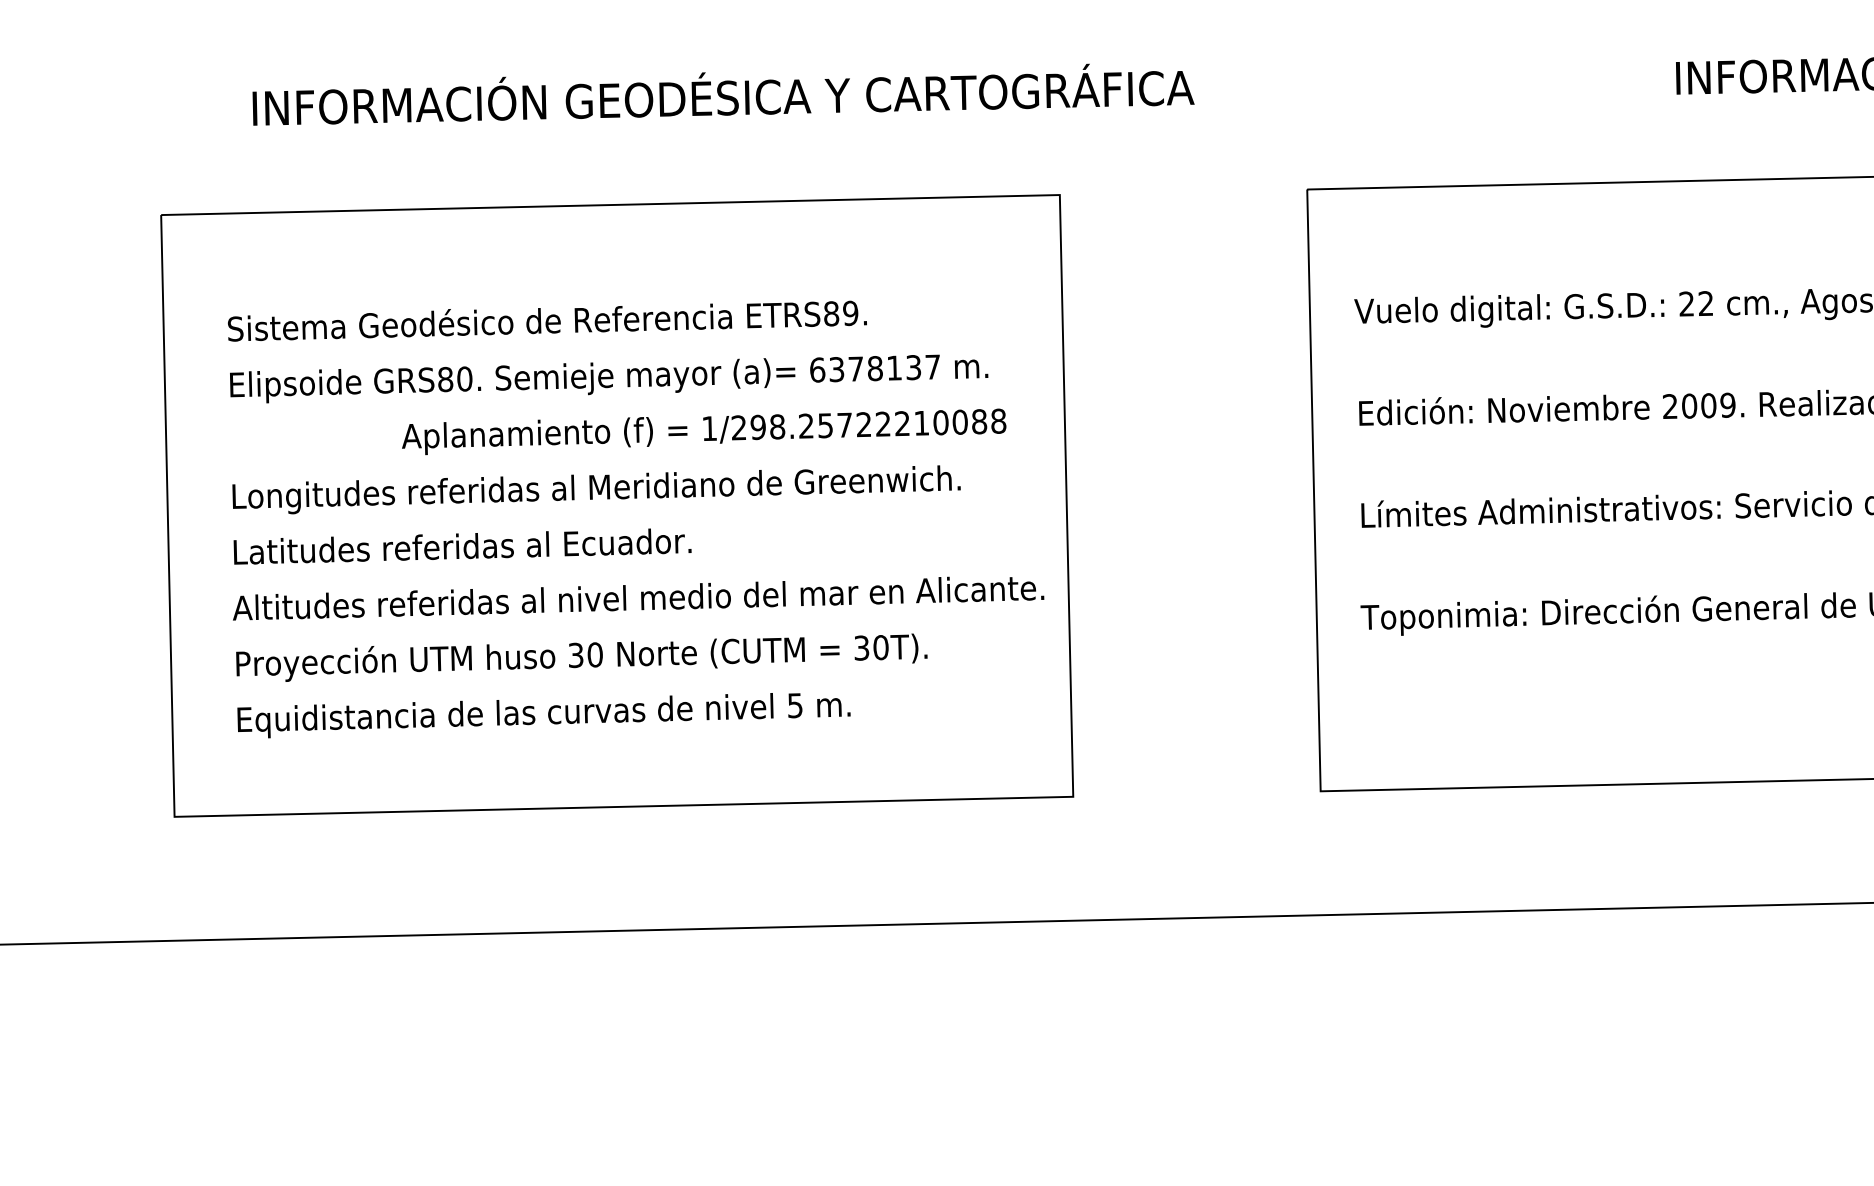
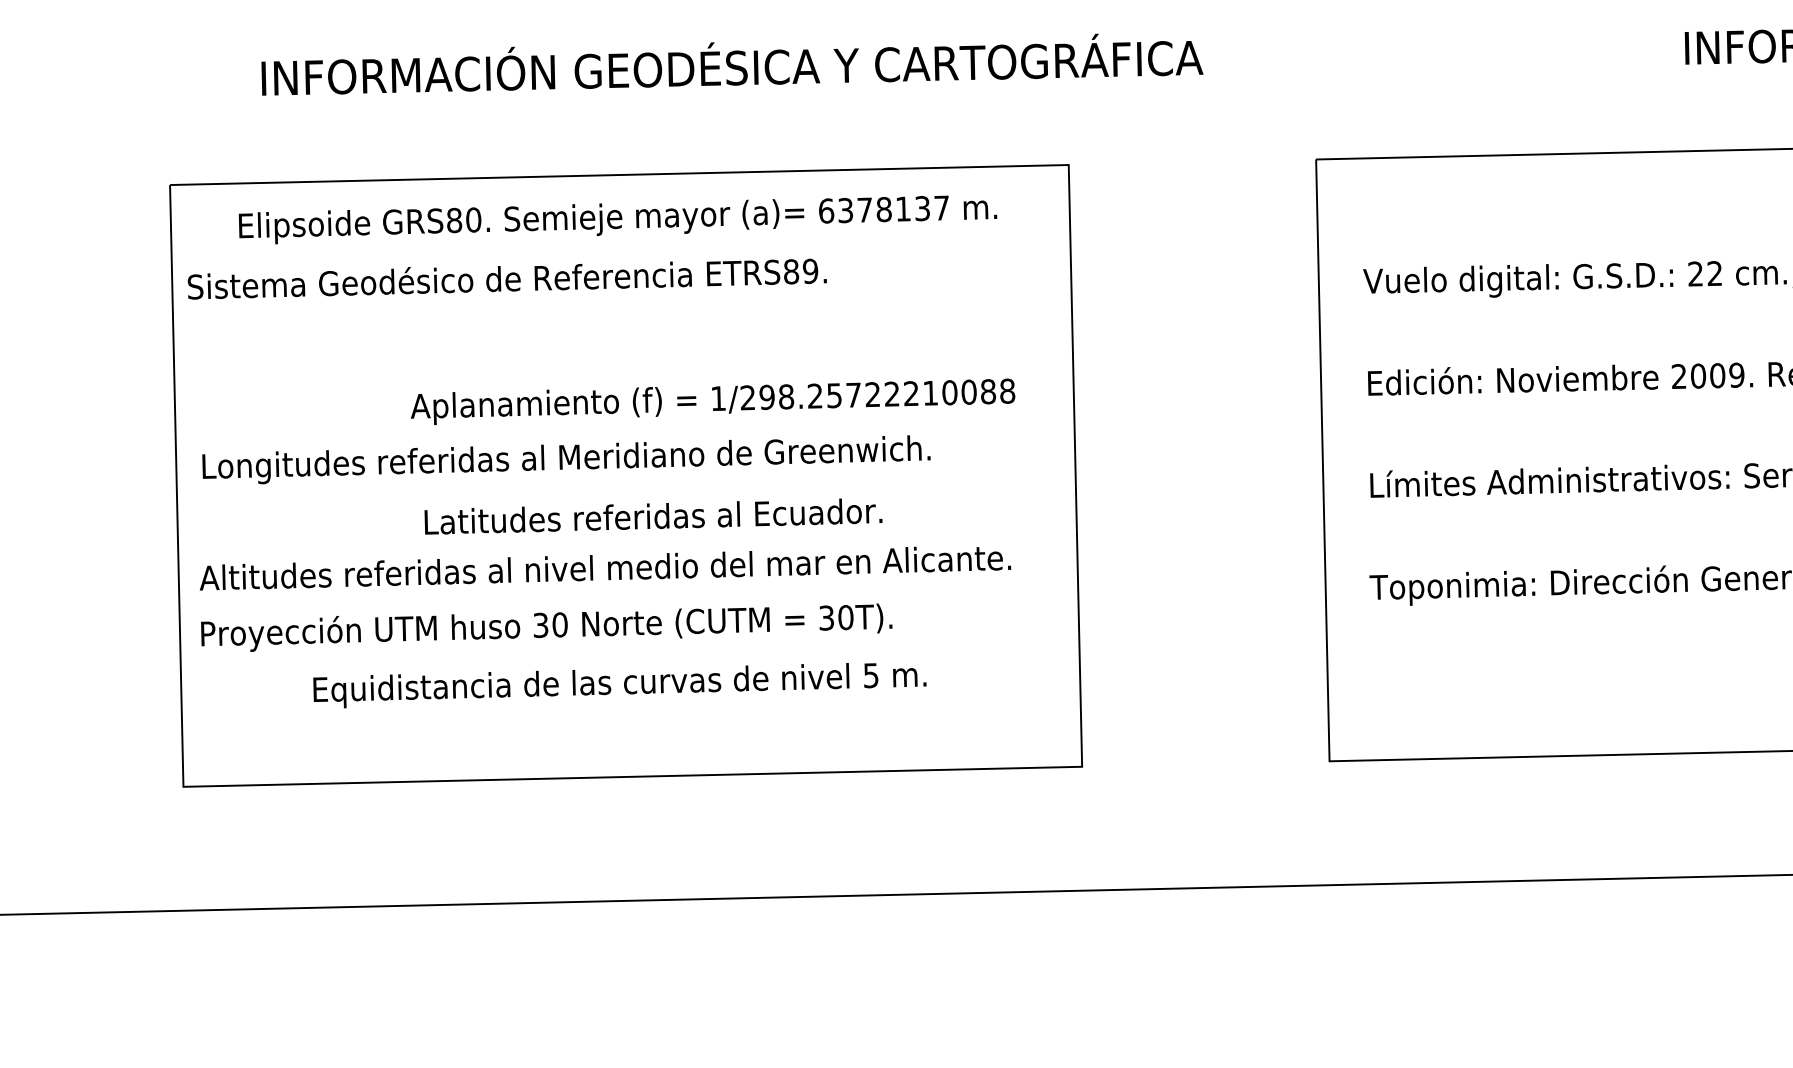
text: (547, 320) -> (507, 278), moved
text: (609, 378) -> (618, 219), moved
text: (596, 489) -> (566, 459), moved
text: (462, 546) -> (653, 516), moved
text: (638, 598) -> (605, 568), moved
text: (581, 657) -> (546, 627), moved
text: (543, 715) -> (619, 685), moved

